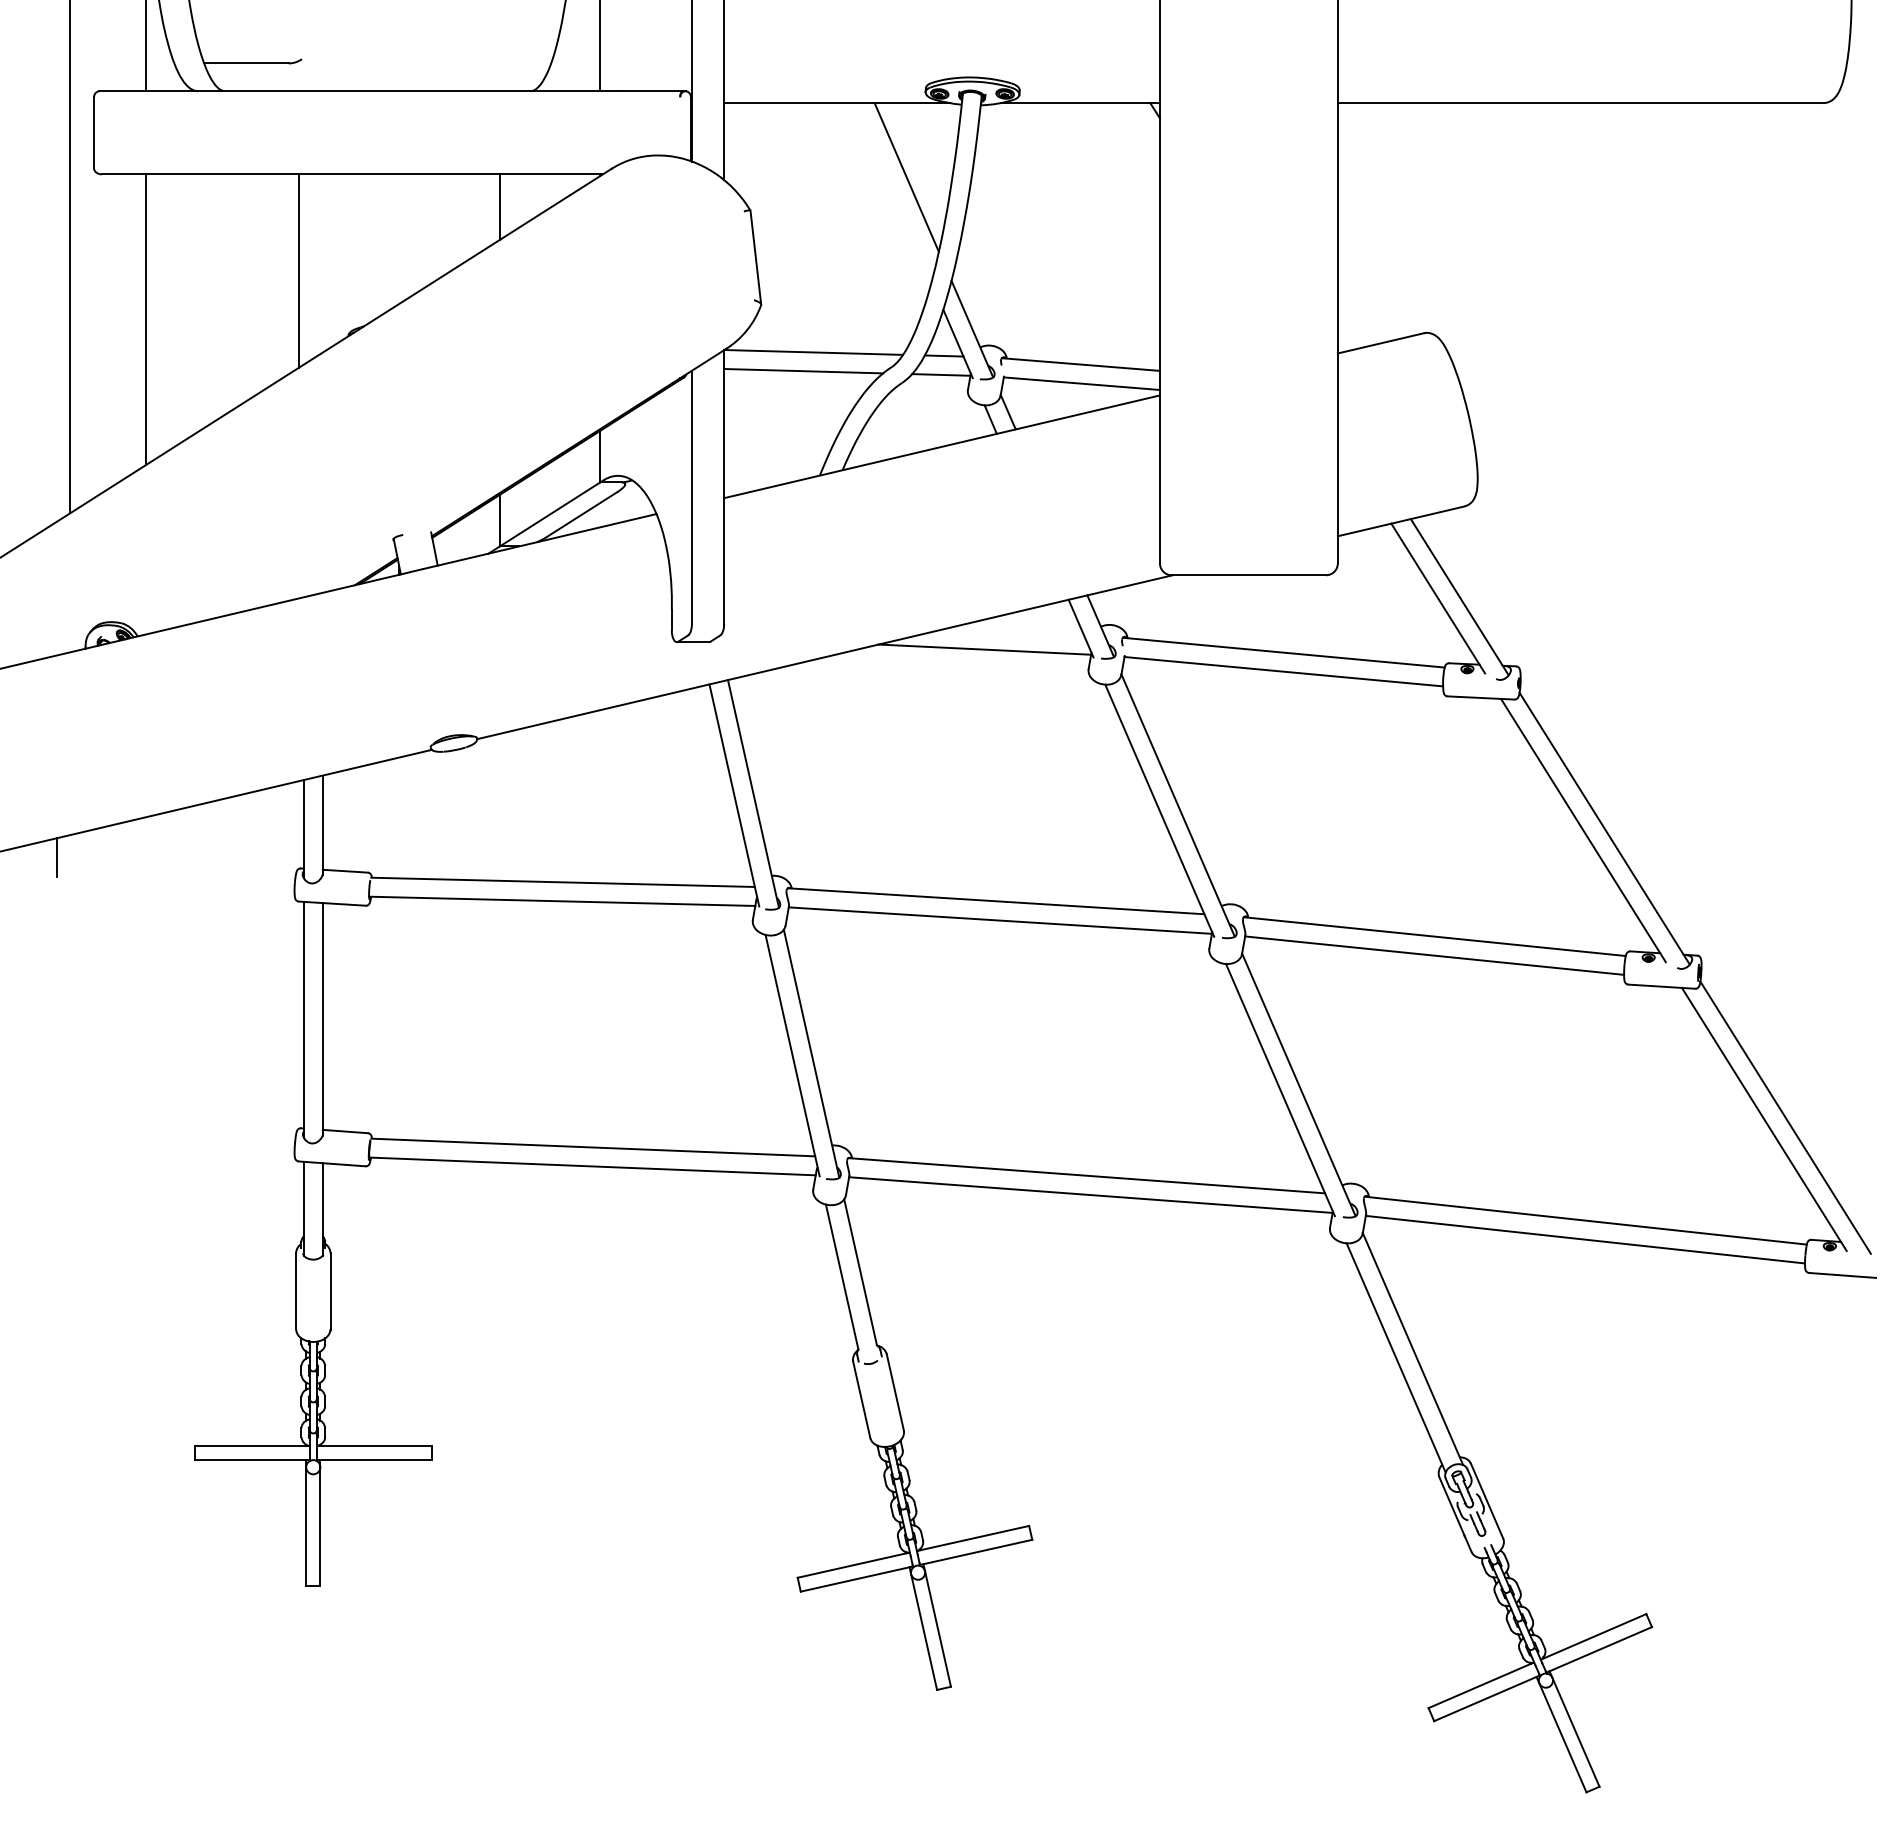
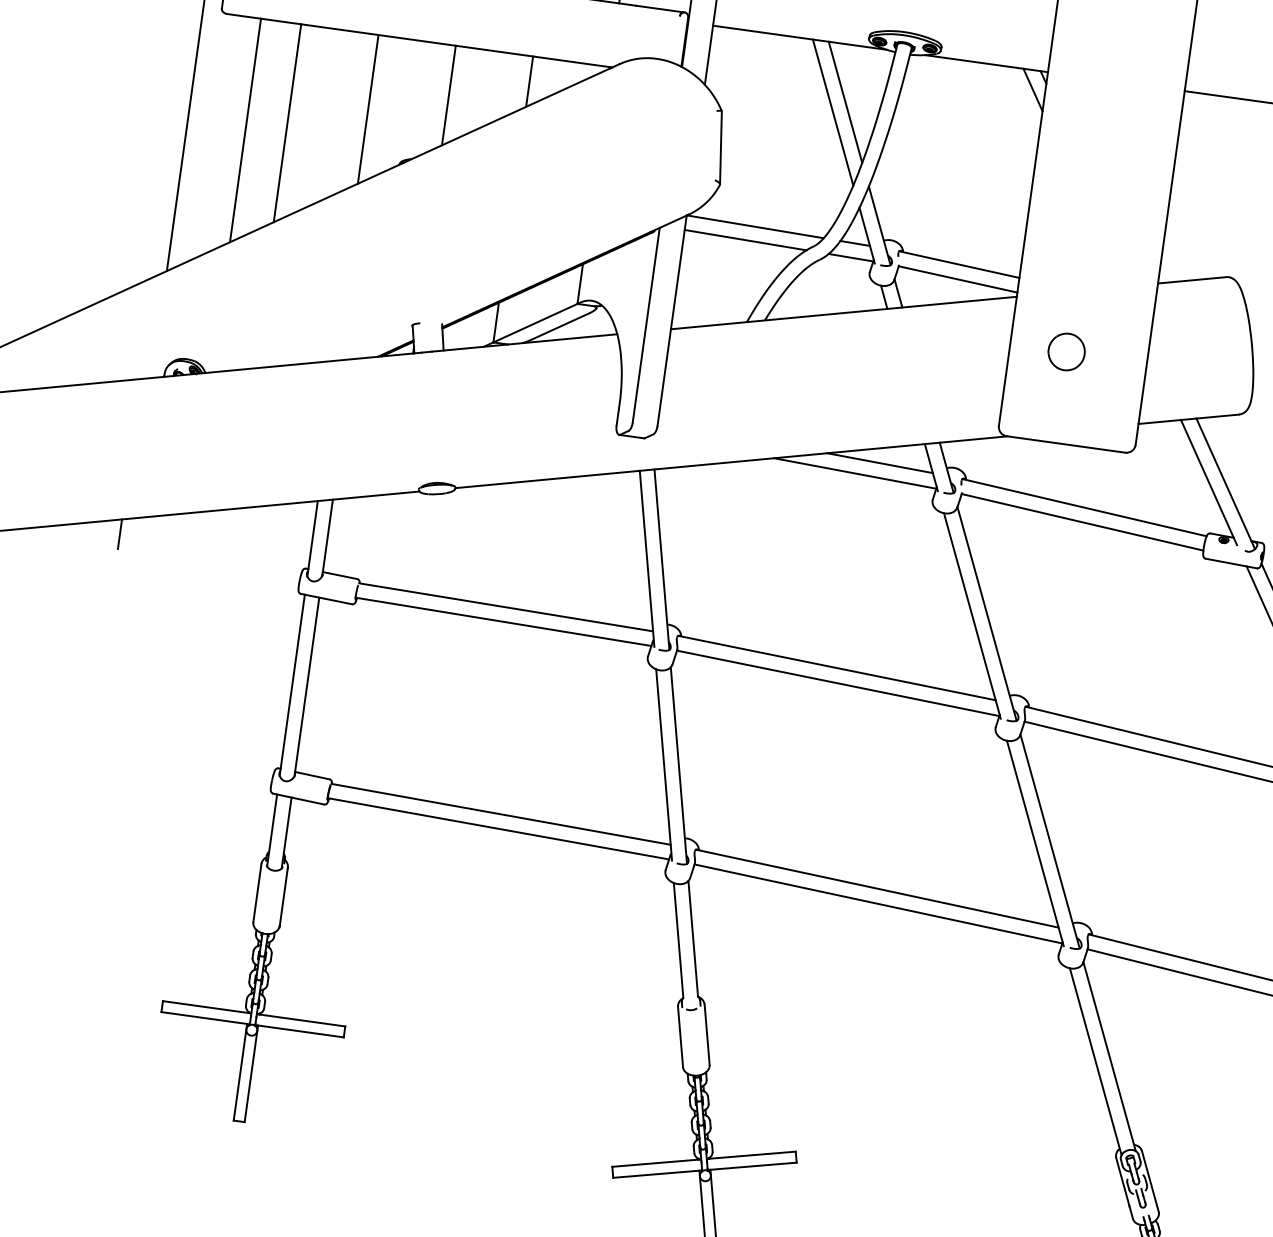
line: (1143, 128) -> (1032, 89), added
line: (892, 192) -> (832, 112), added
line: (399, 238) -> (449, 95), added
line: (198, 302) -> (287, 122), added
part: (1233, 456) -> (1066, 351), added
line: (1014, 631) -> (879, 462), added

